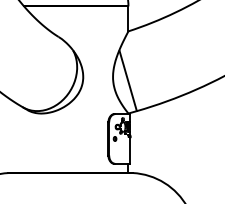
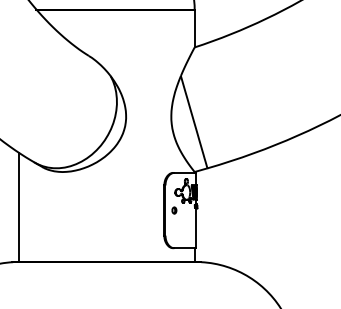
line: (12, 136) -> (18, 206), added

